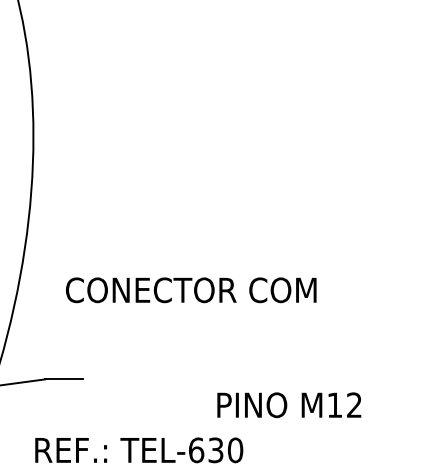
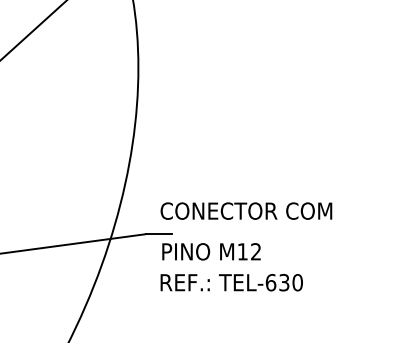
text: (191, 289) -> (246, 210), moved
text: (289, 404) -> (211, 251), moved
text: (138, 450) -> (231, 282), moved

